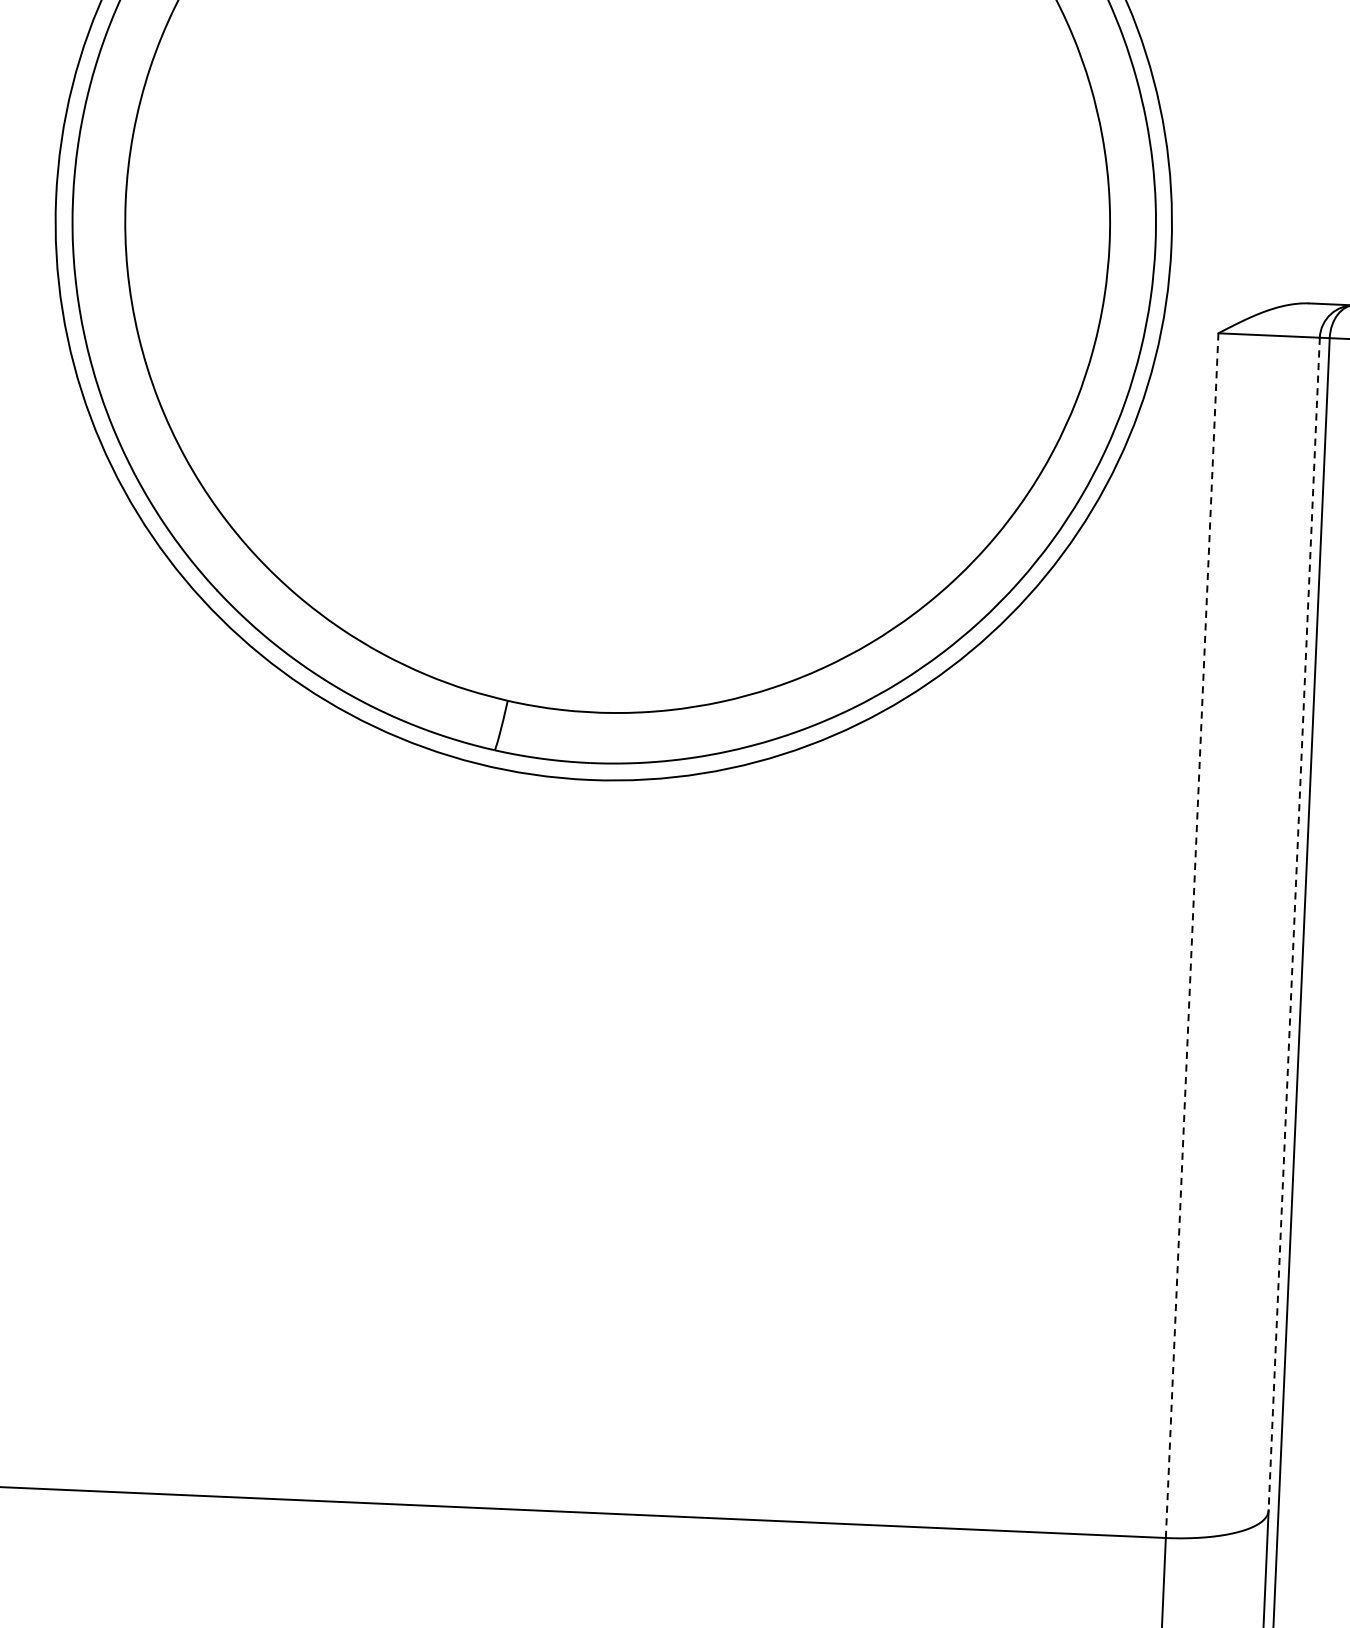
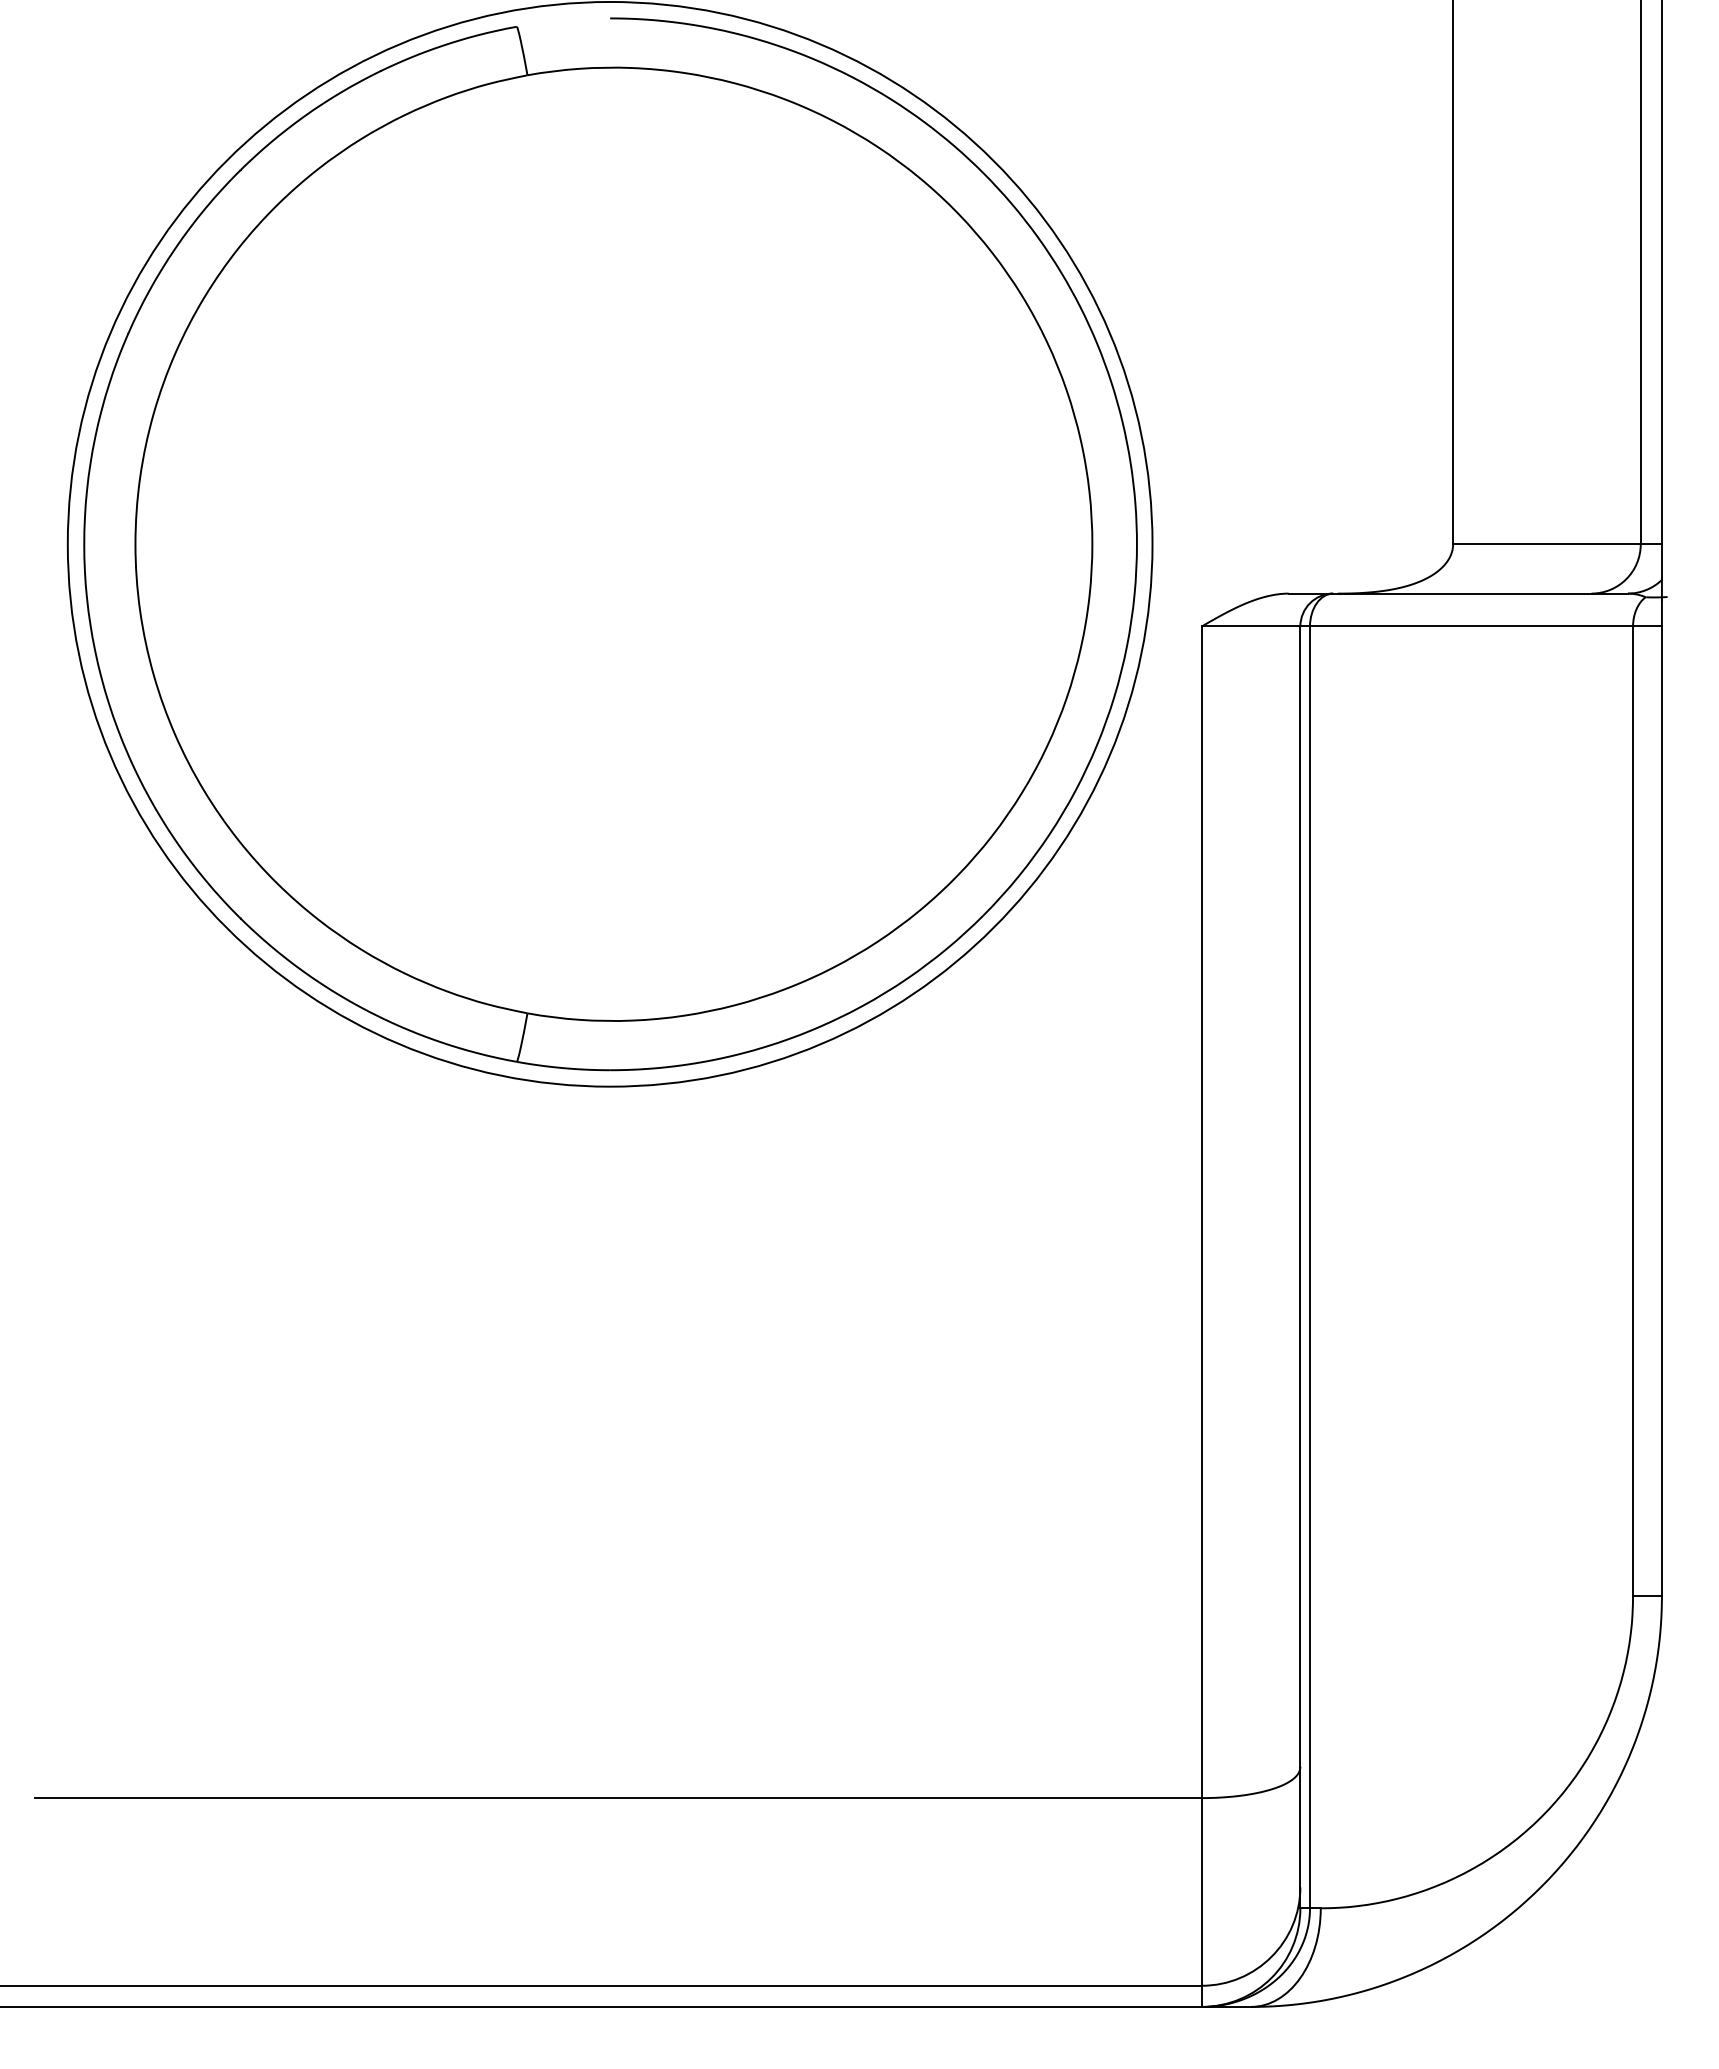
line: (1294, 924) -> (1300, 1197), dashed -> solid
line: (1191, 935) -> (1201, 1212), dashed -> solid

